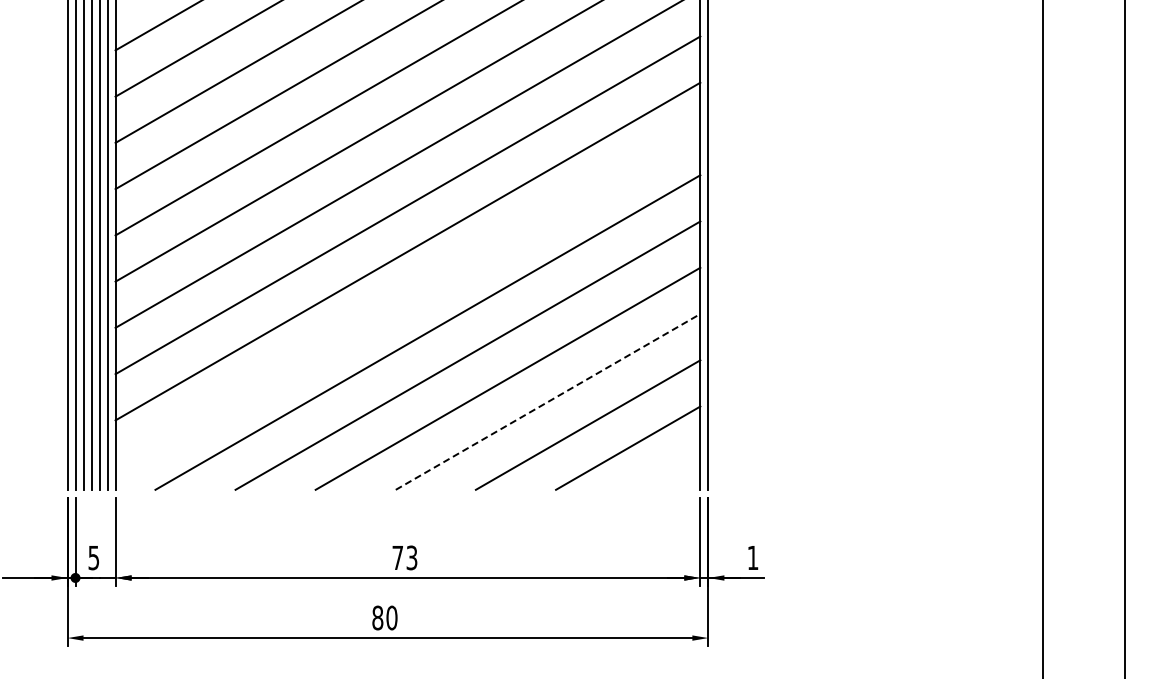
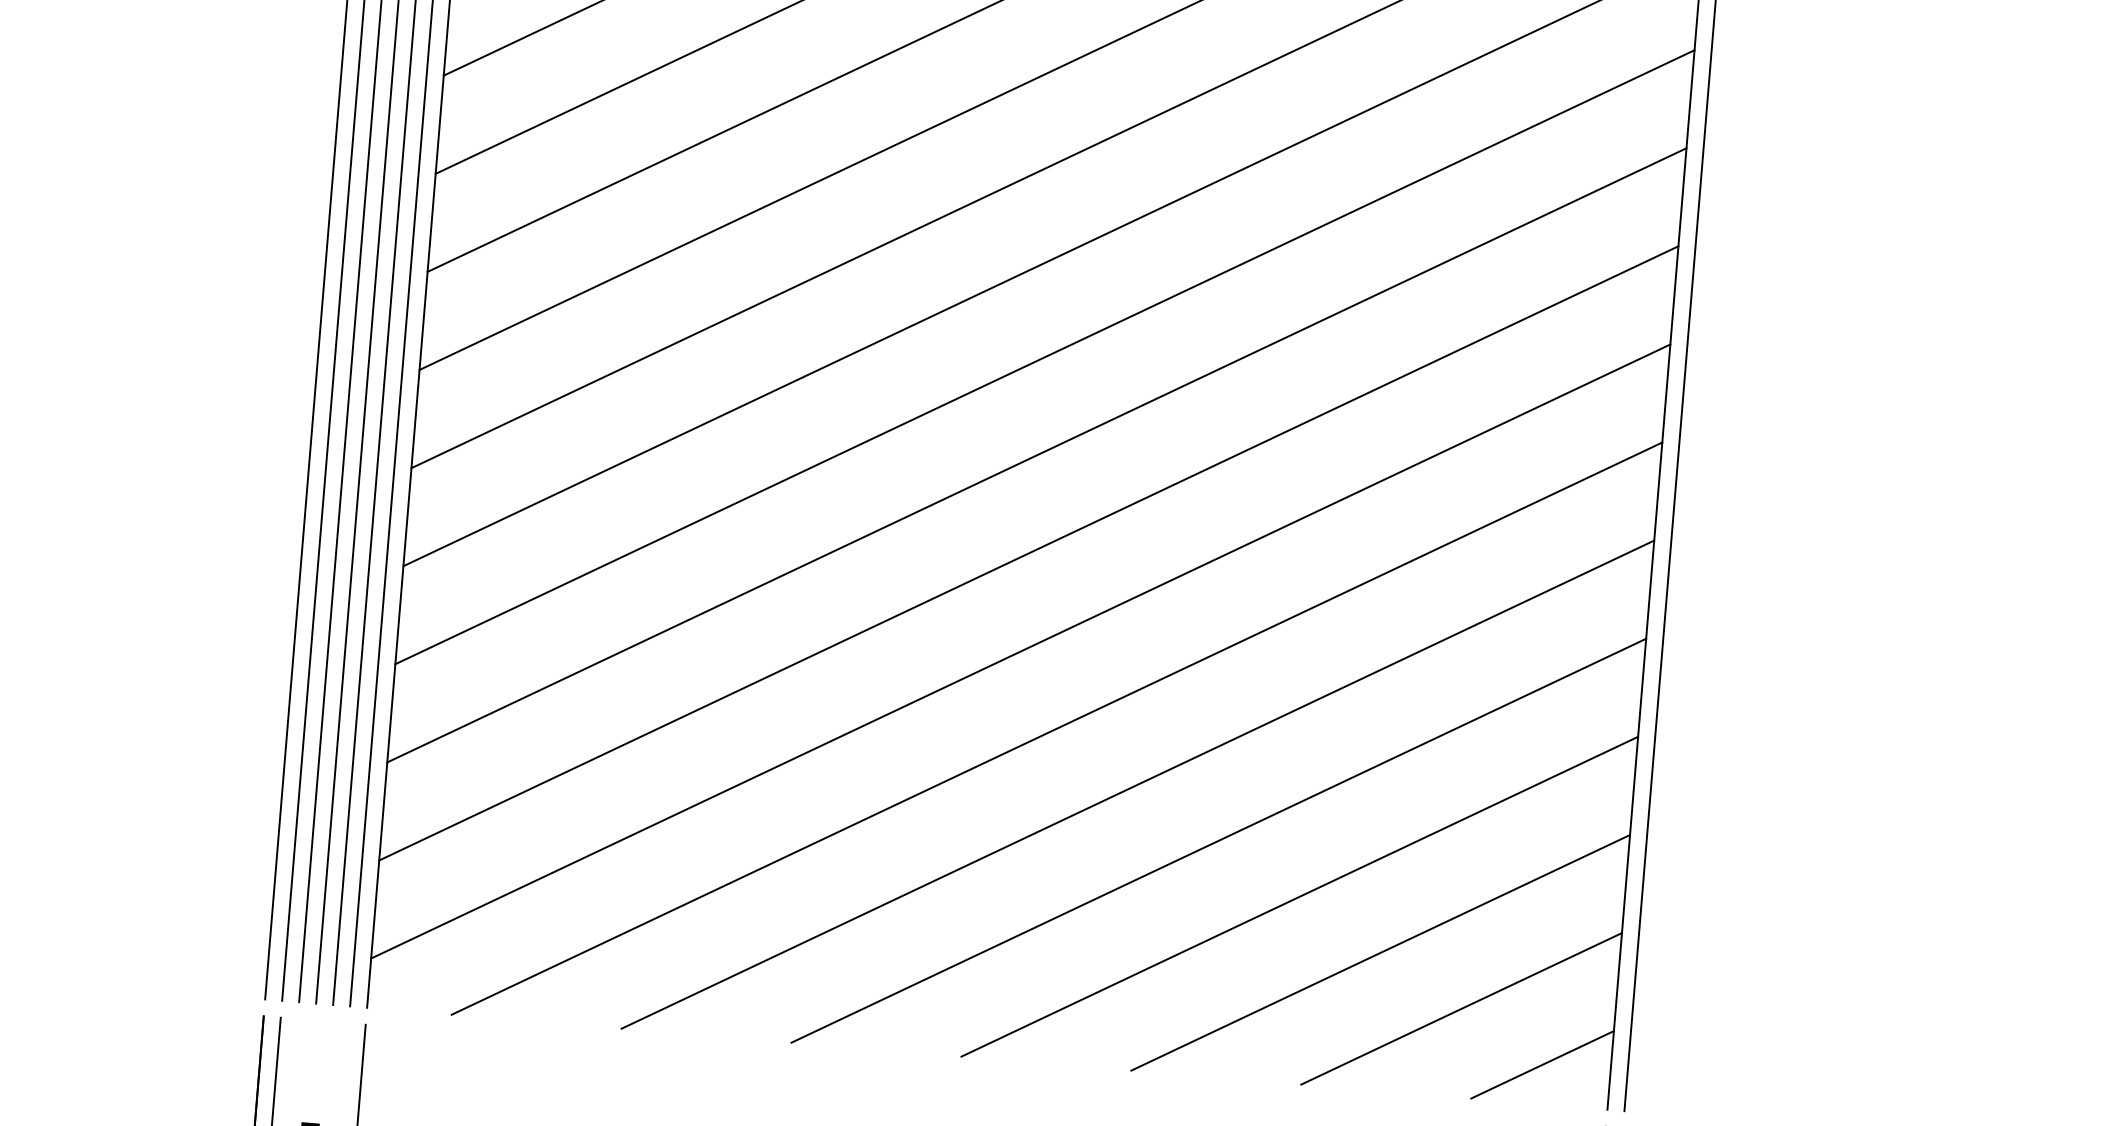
line: (407, 297) -> (1019, 650), added
line: (548, 401) -> (1300, 895), dashed -> solid
line: (668, 470) -> (1543, 1063), added

